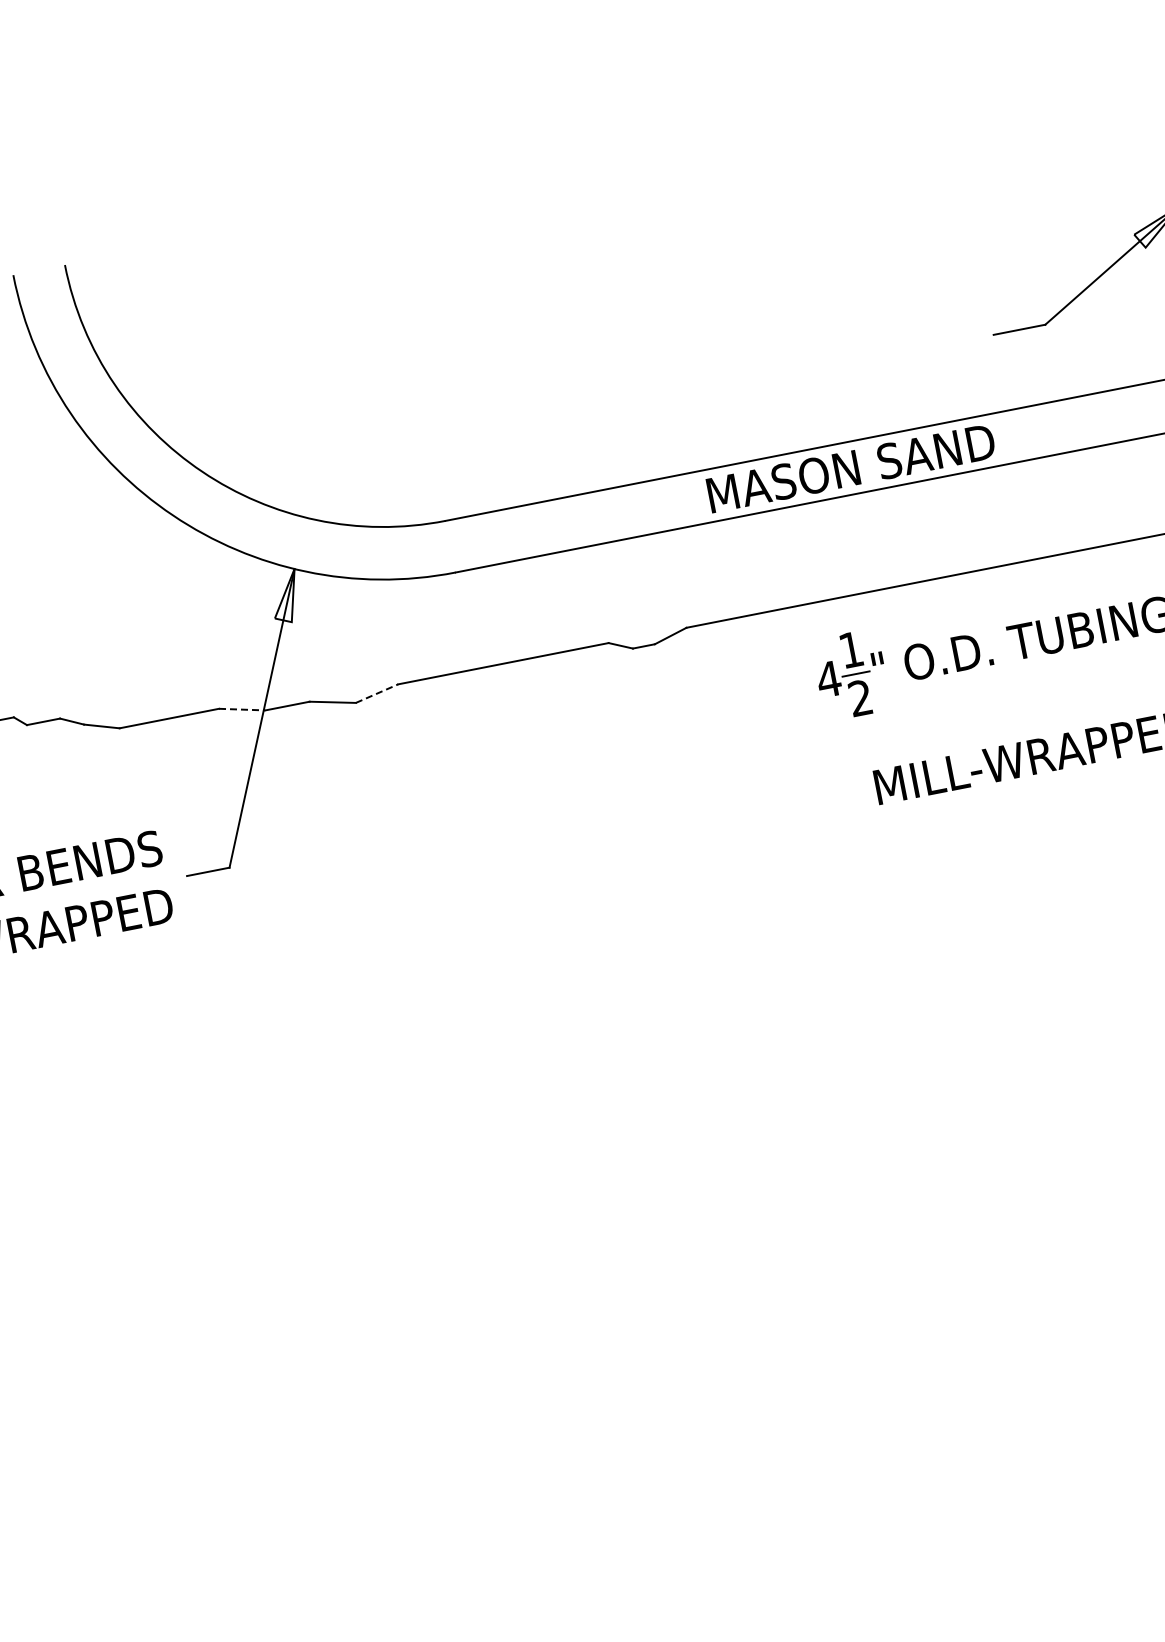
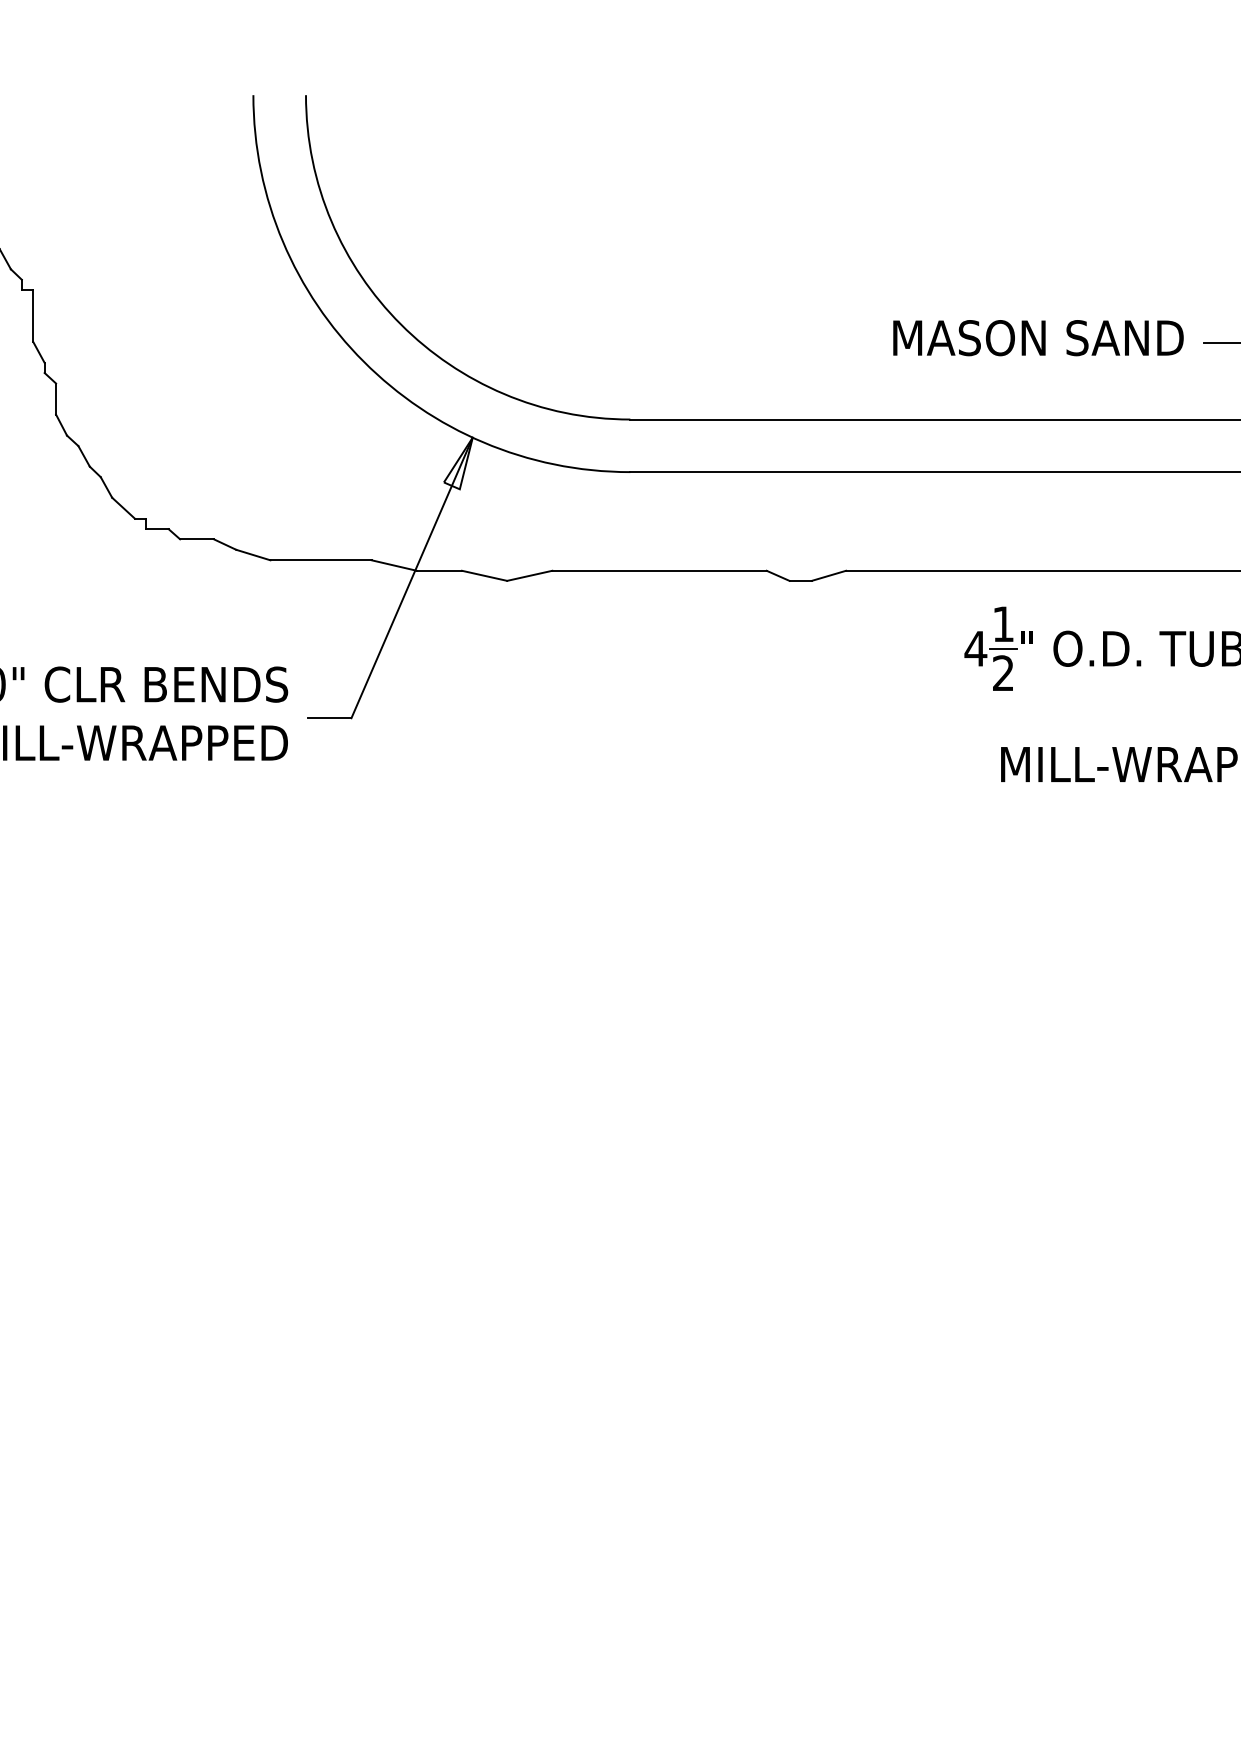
text: (851, 468) -> (1038, 338), moved
line: (377, 693) -> (530, 575), dashed -> solid
line: (242, 709) -> (394, 565), dashed -> solid

